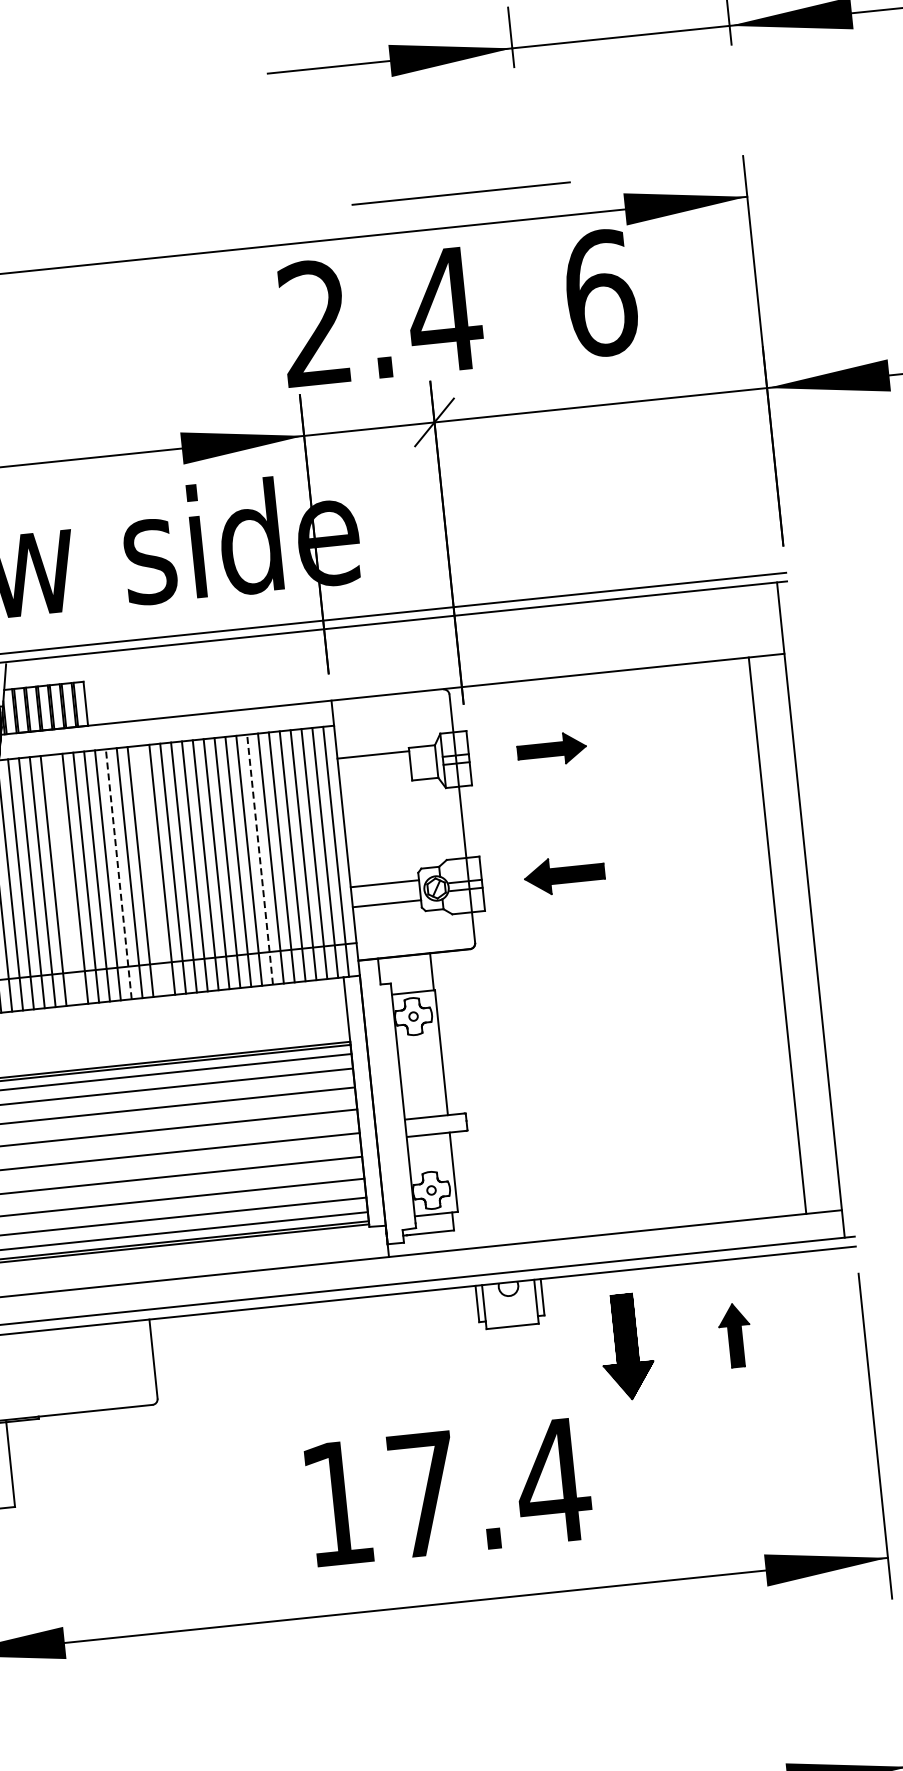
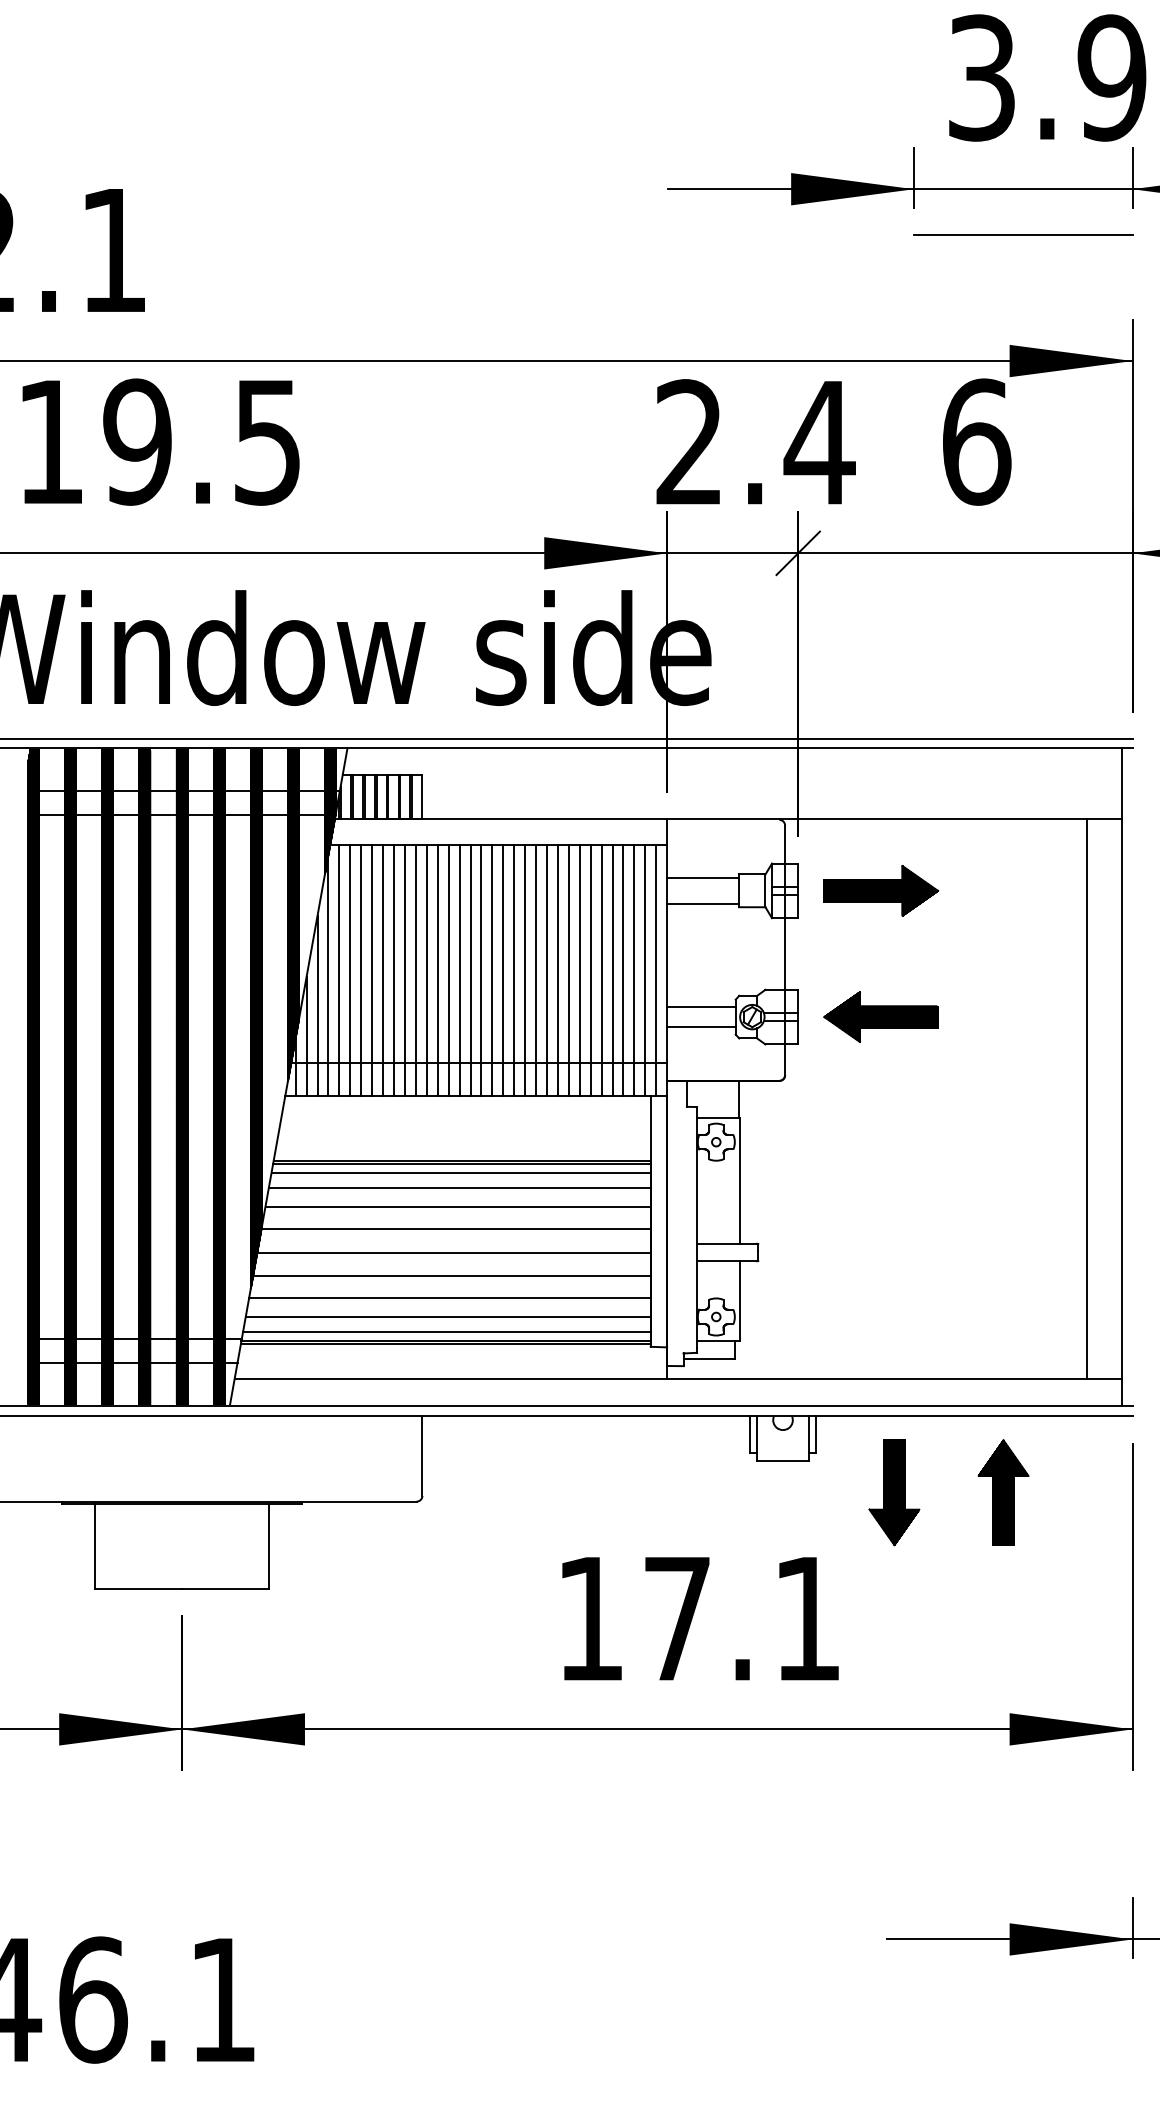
line: (461, 192) -> (1023, 234), moved
part: (552, 749) -> (881, 890), size x1.67
line: (376, 780) -> (703, 903), added
line: (259, 859) -> (579, 970), dashed -> solid
line: (151, 870) -> (470, 969), added
line: (118, 874) -> (437, 970), dashed -> solid
part: (563, 874) -> (880, 1016), size x1.43
line: (64, 879) -> (383, 969), added
part: (735, 1335) -> (1003, 1492), size x1.67
text: (553, 1481) -> (807, 1618), 17.4 -> 17.1

